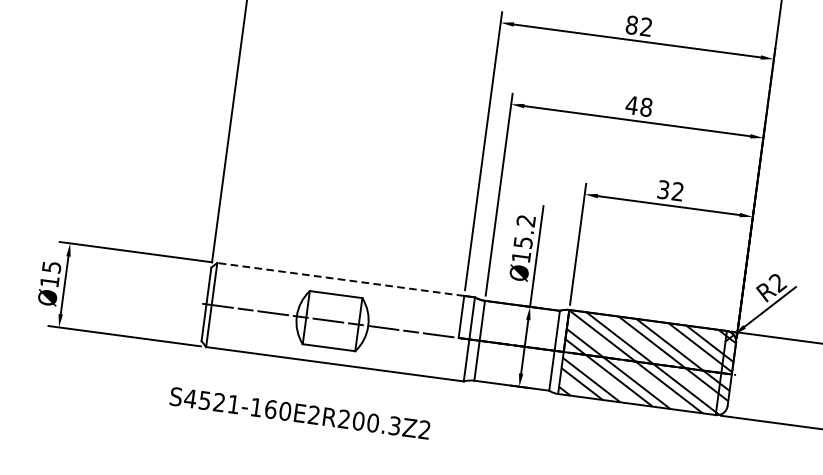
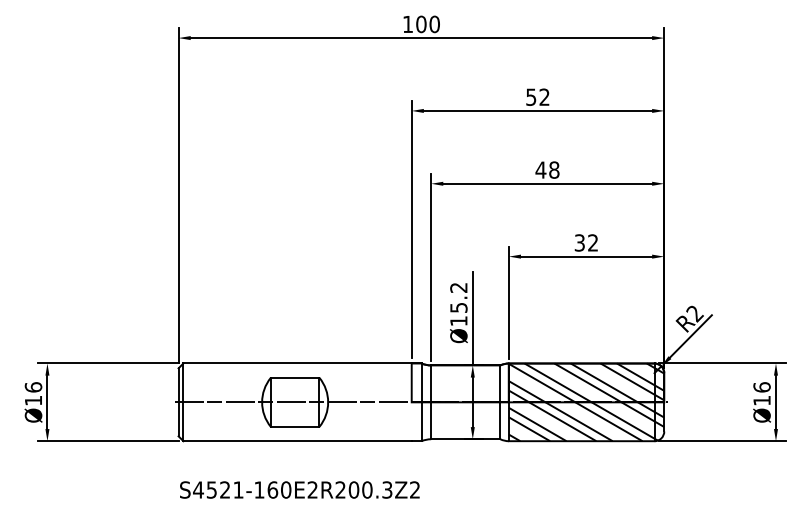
text: (632, 24) -> (531, 96), 82 -> 52
text: (51, 267) -> (33, 387), Ø15 -> Ø16
line: (340, 279) -> (297, 363), dashed -> solid
text: (299, 412) -> (299, 489), moved

